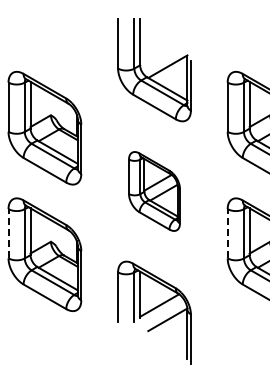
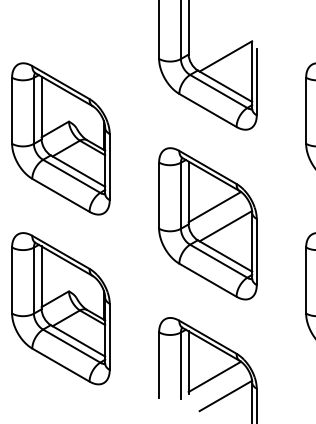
part: (154, 191) -> (207, 223), size x1.43
line: (8, 233) -> (12, 280), dashed -> solid
line: (227, 233) -> (305, 280), dashed -> solid

